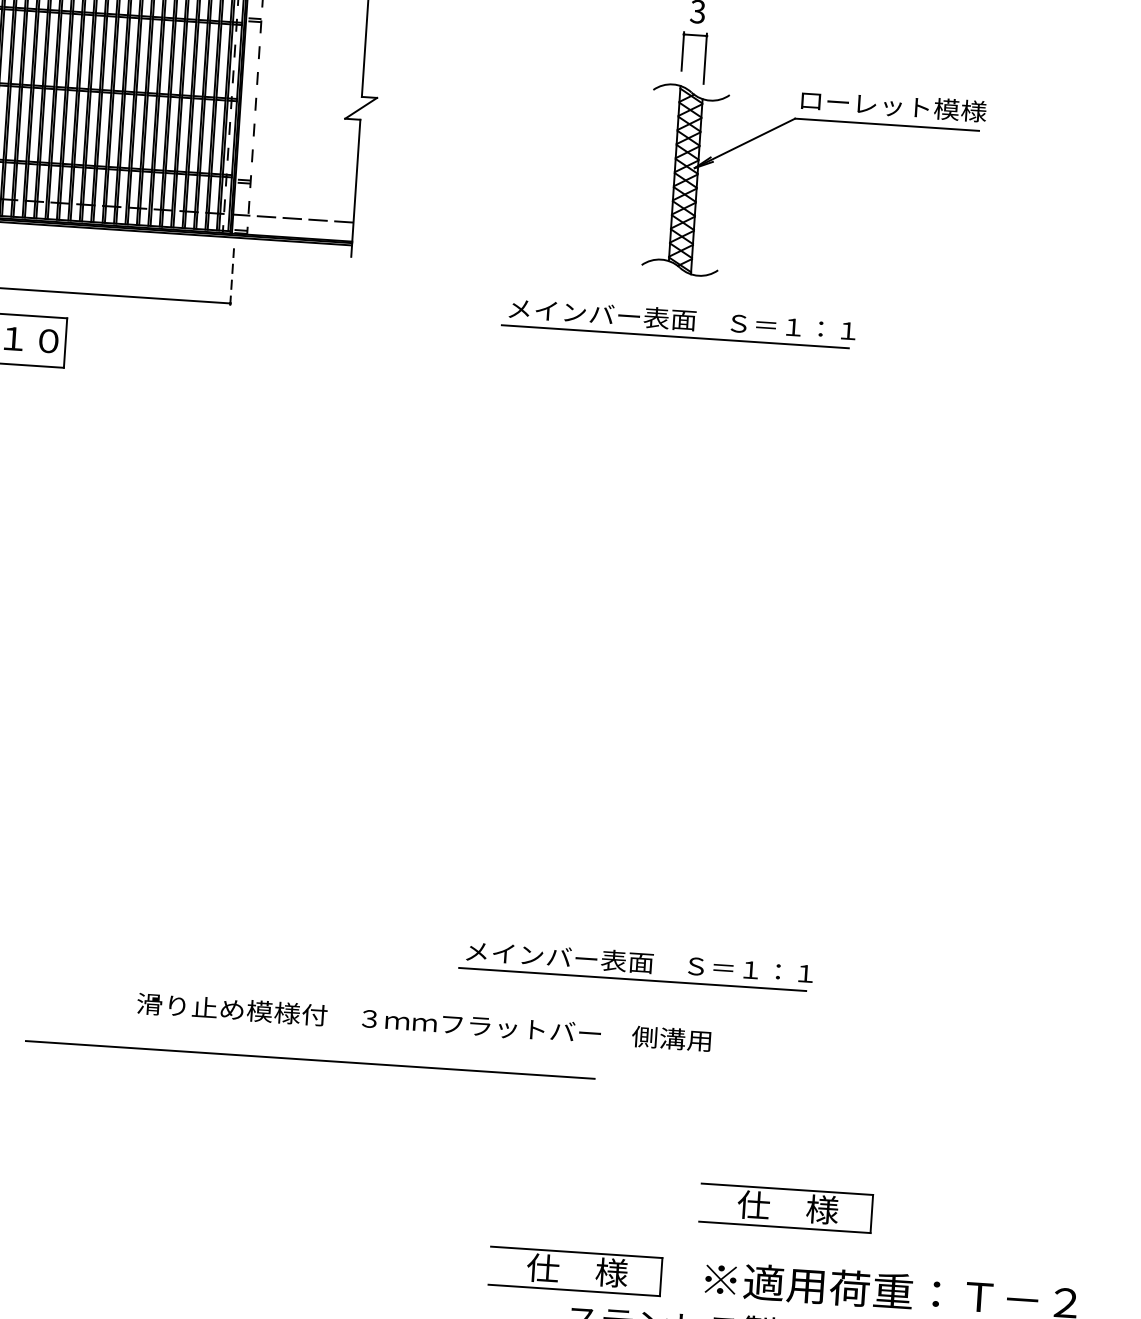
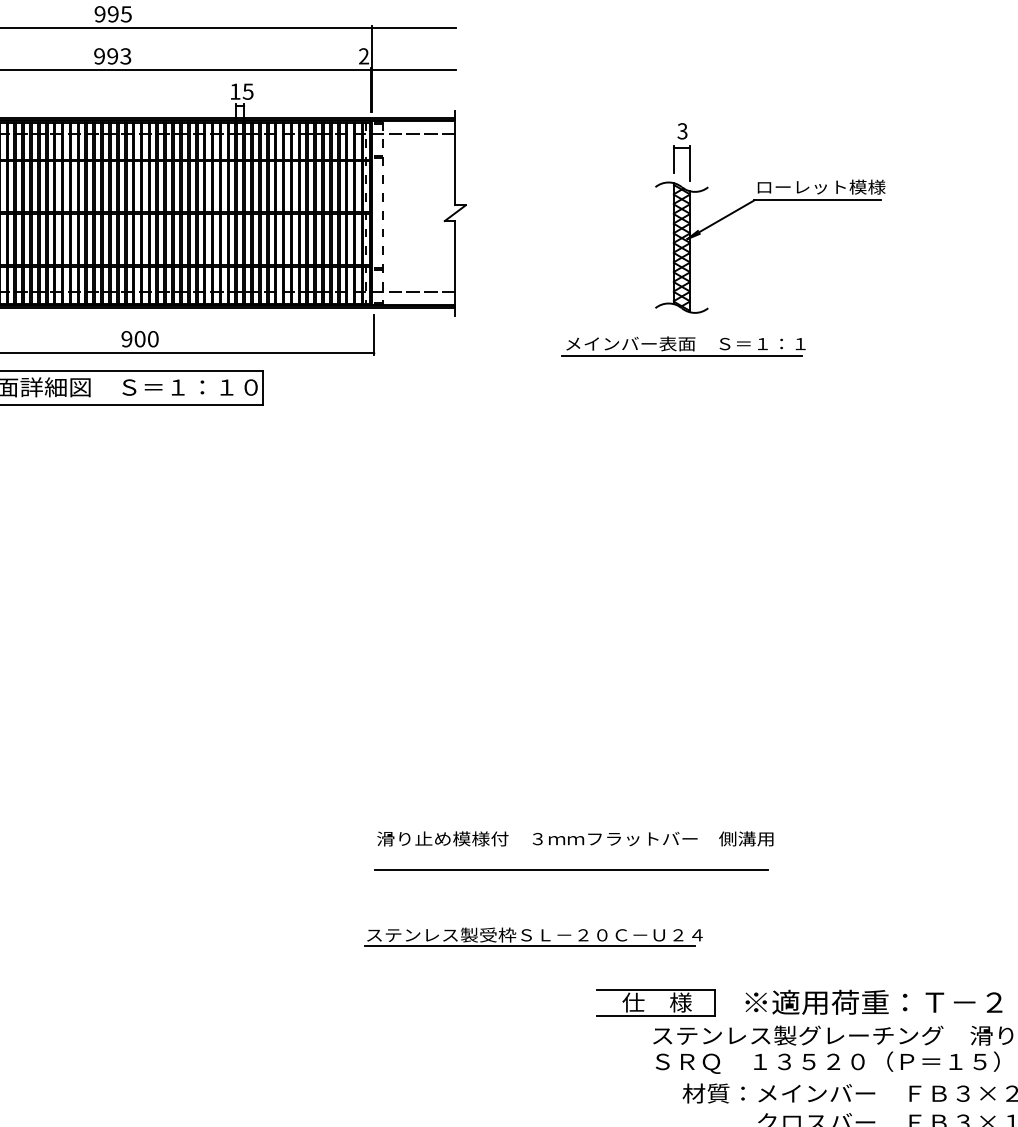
line: (232, 277) -> (374, 335), dashed -> solid
part: (635, 966) -> (683, 790), removed
text: (424, 1021) -> (575, 838), moved
line: (309, 1059) -> (571, 869), moved
part: (404, 1162) -> (533, 936), added
part: (769, 1203) -> (786, 947), removed

